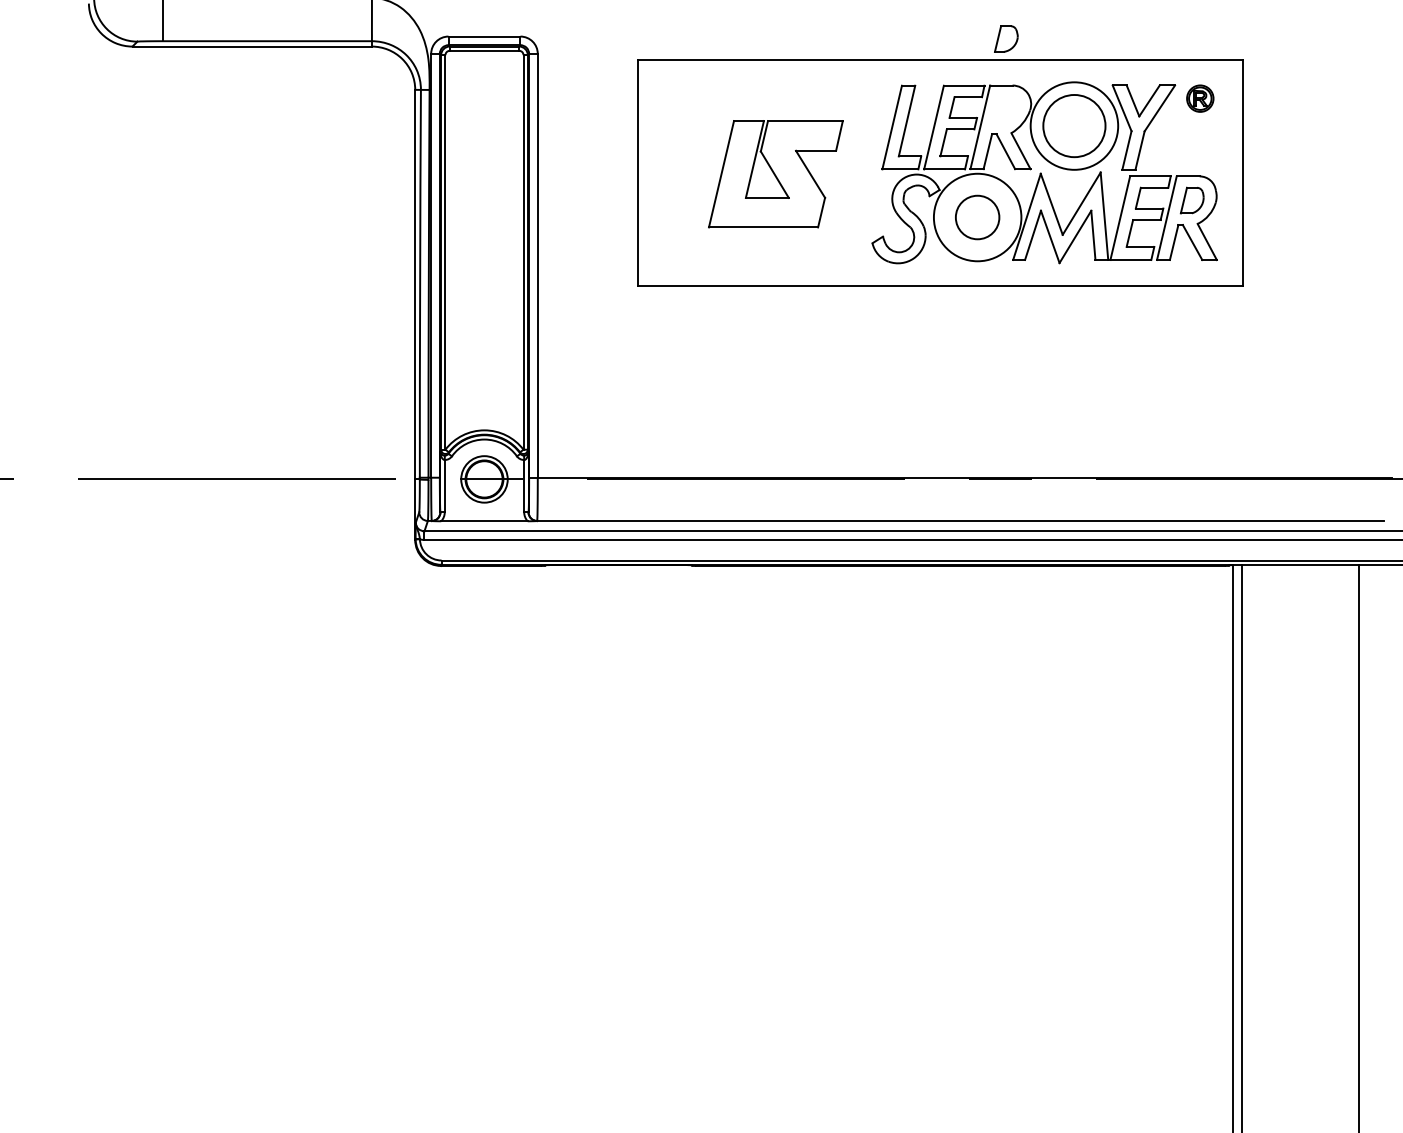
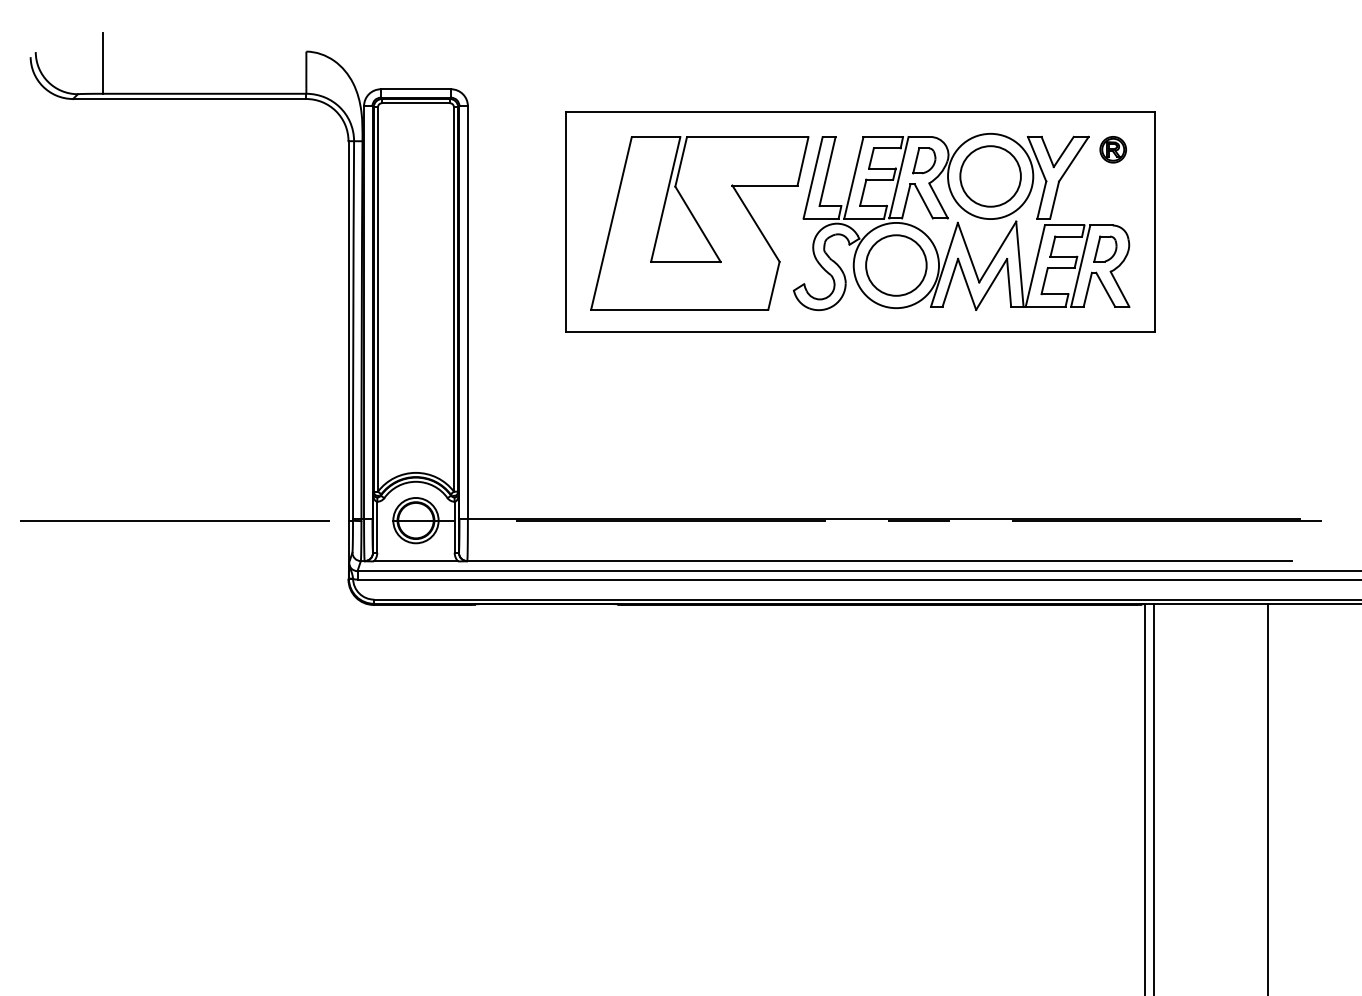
part: (1006, 38) -> (924, 160), moved
part: (775, 173) -> (699, 222), size x1.67
circle: (977, 217) -> (896, 265), size x1.43

